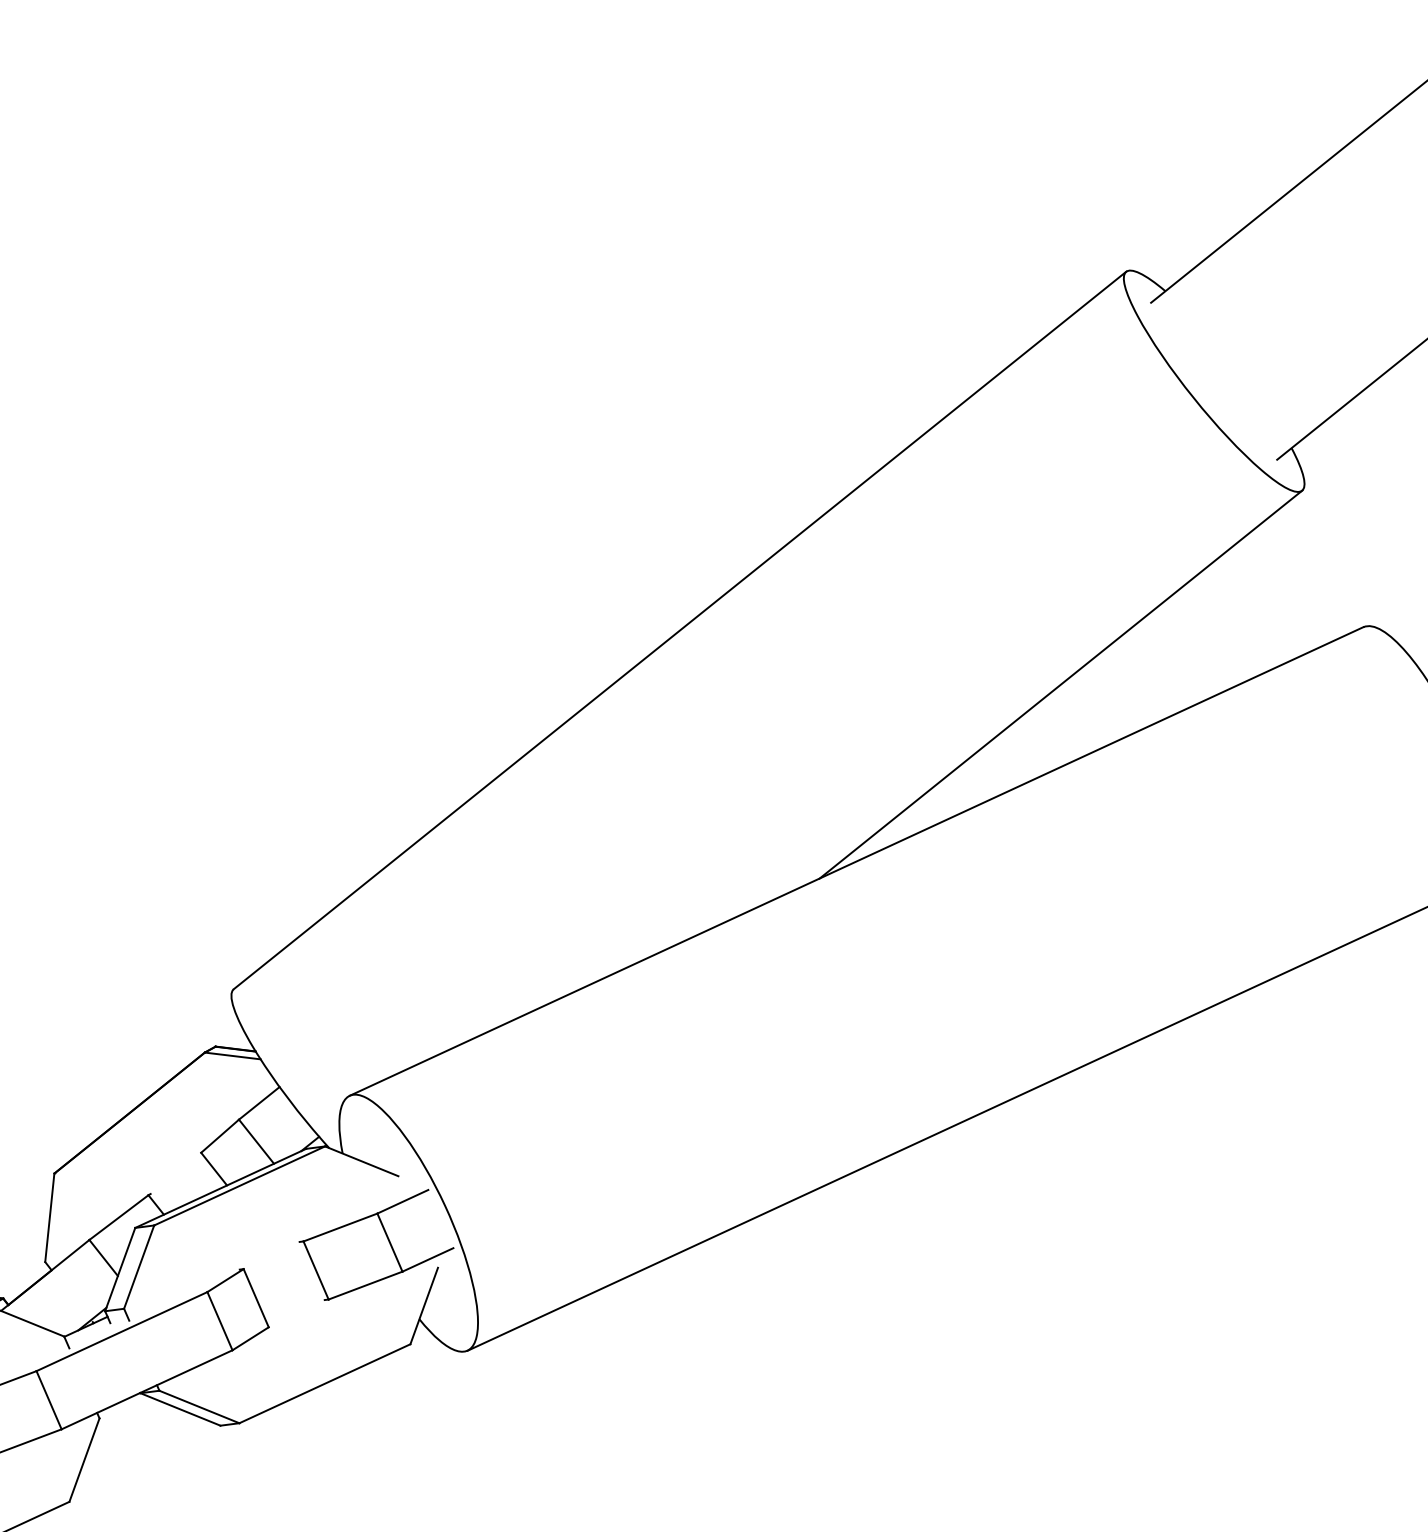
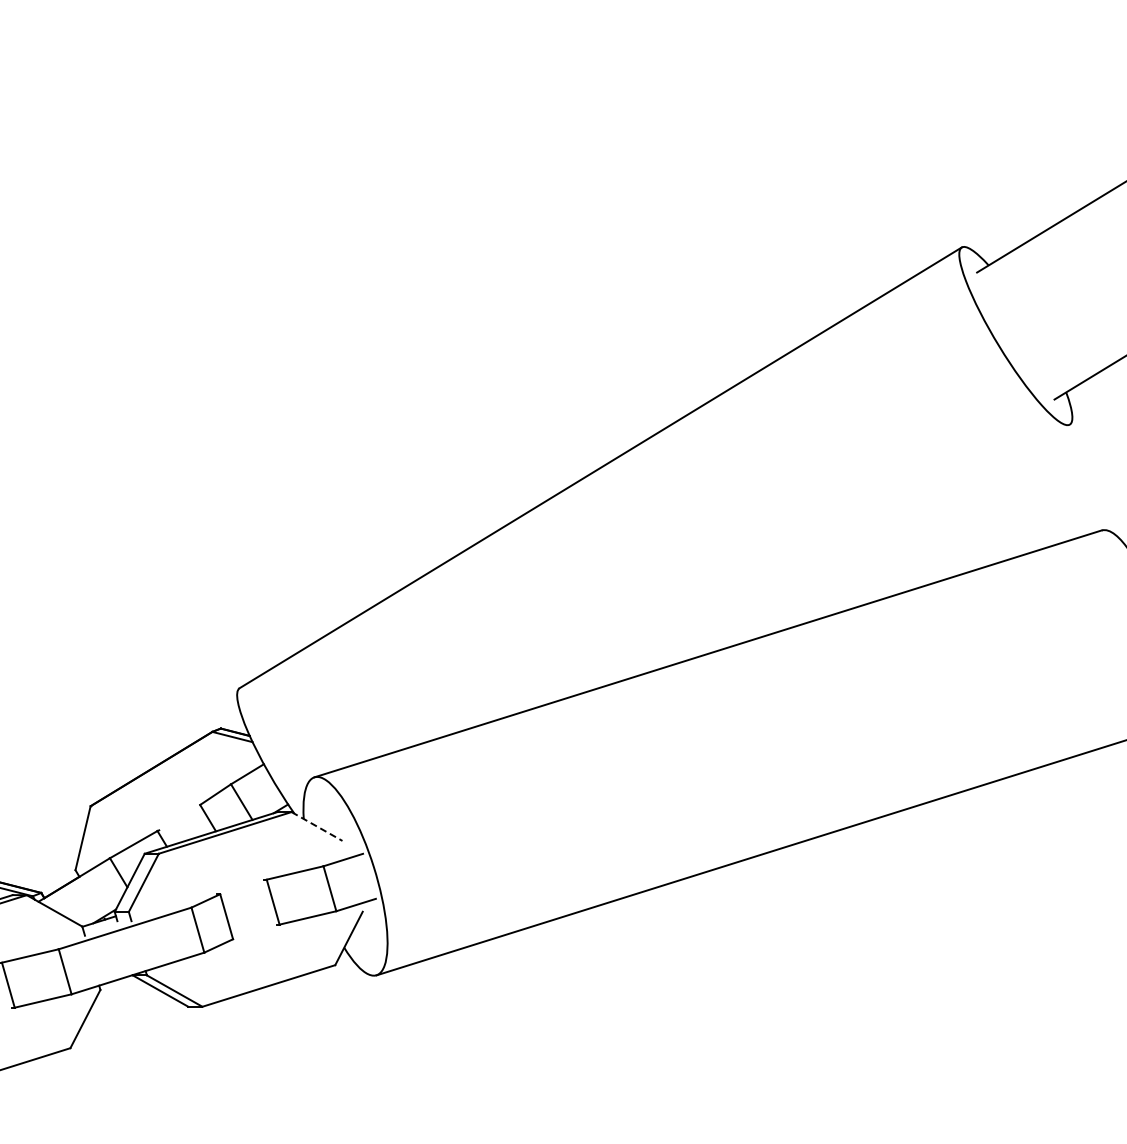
line: (1060, 684) -> (874, 543), removed
line: (362, 1161) -> (317, 826), solid -> dashed

